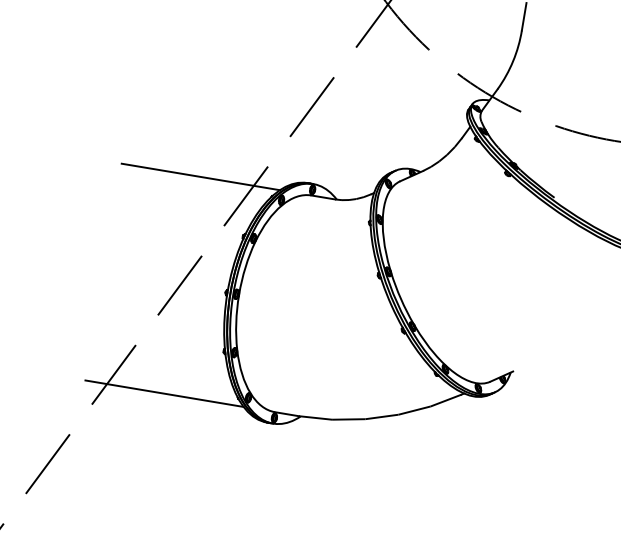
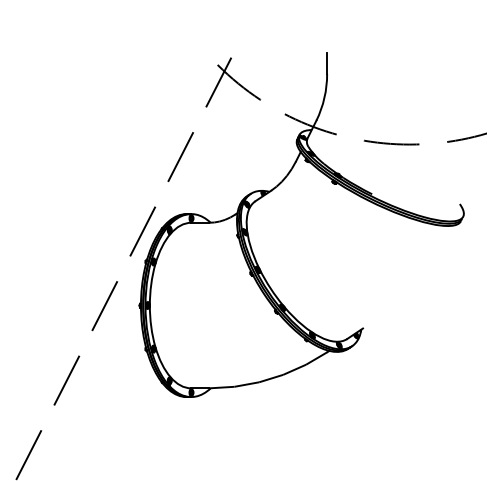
line: (200, 176) -> (106, 222), removed
line: (164, 393) -> (106, 388), removed

